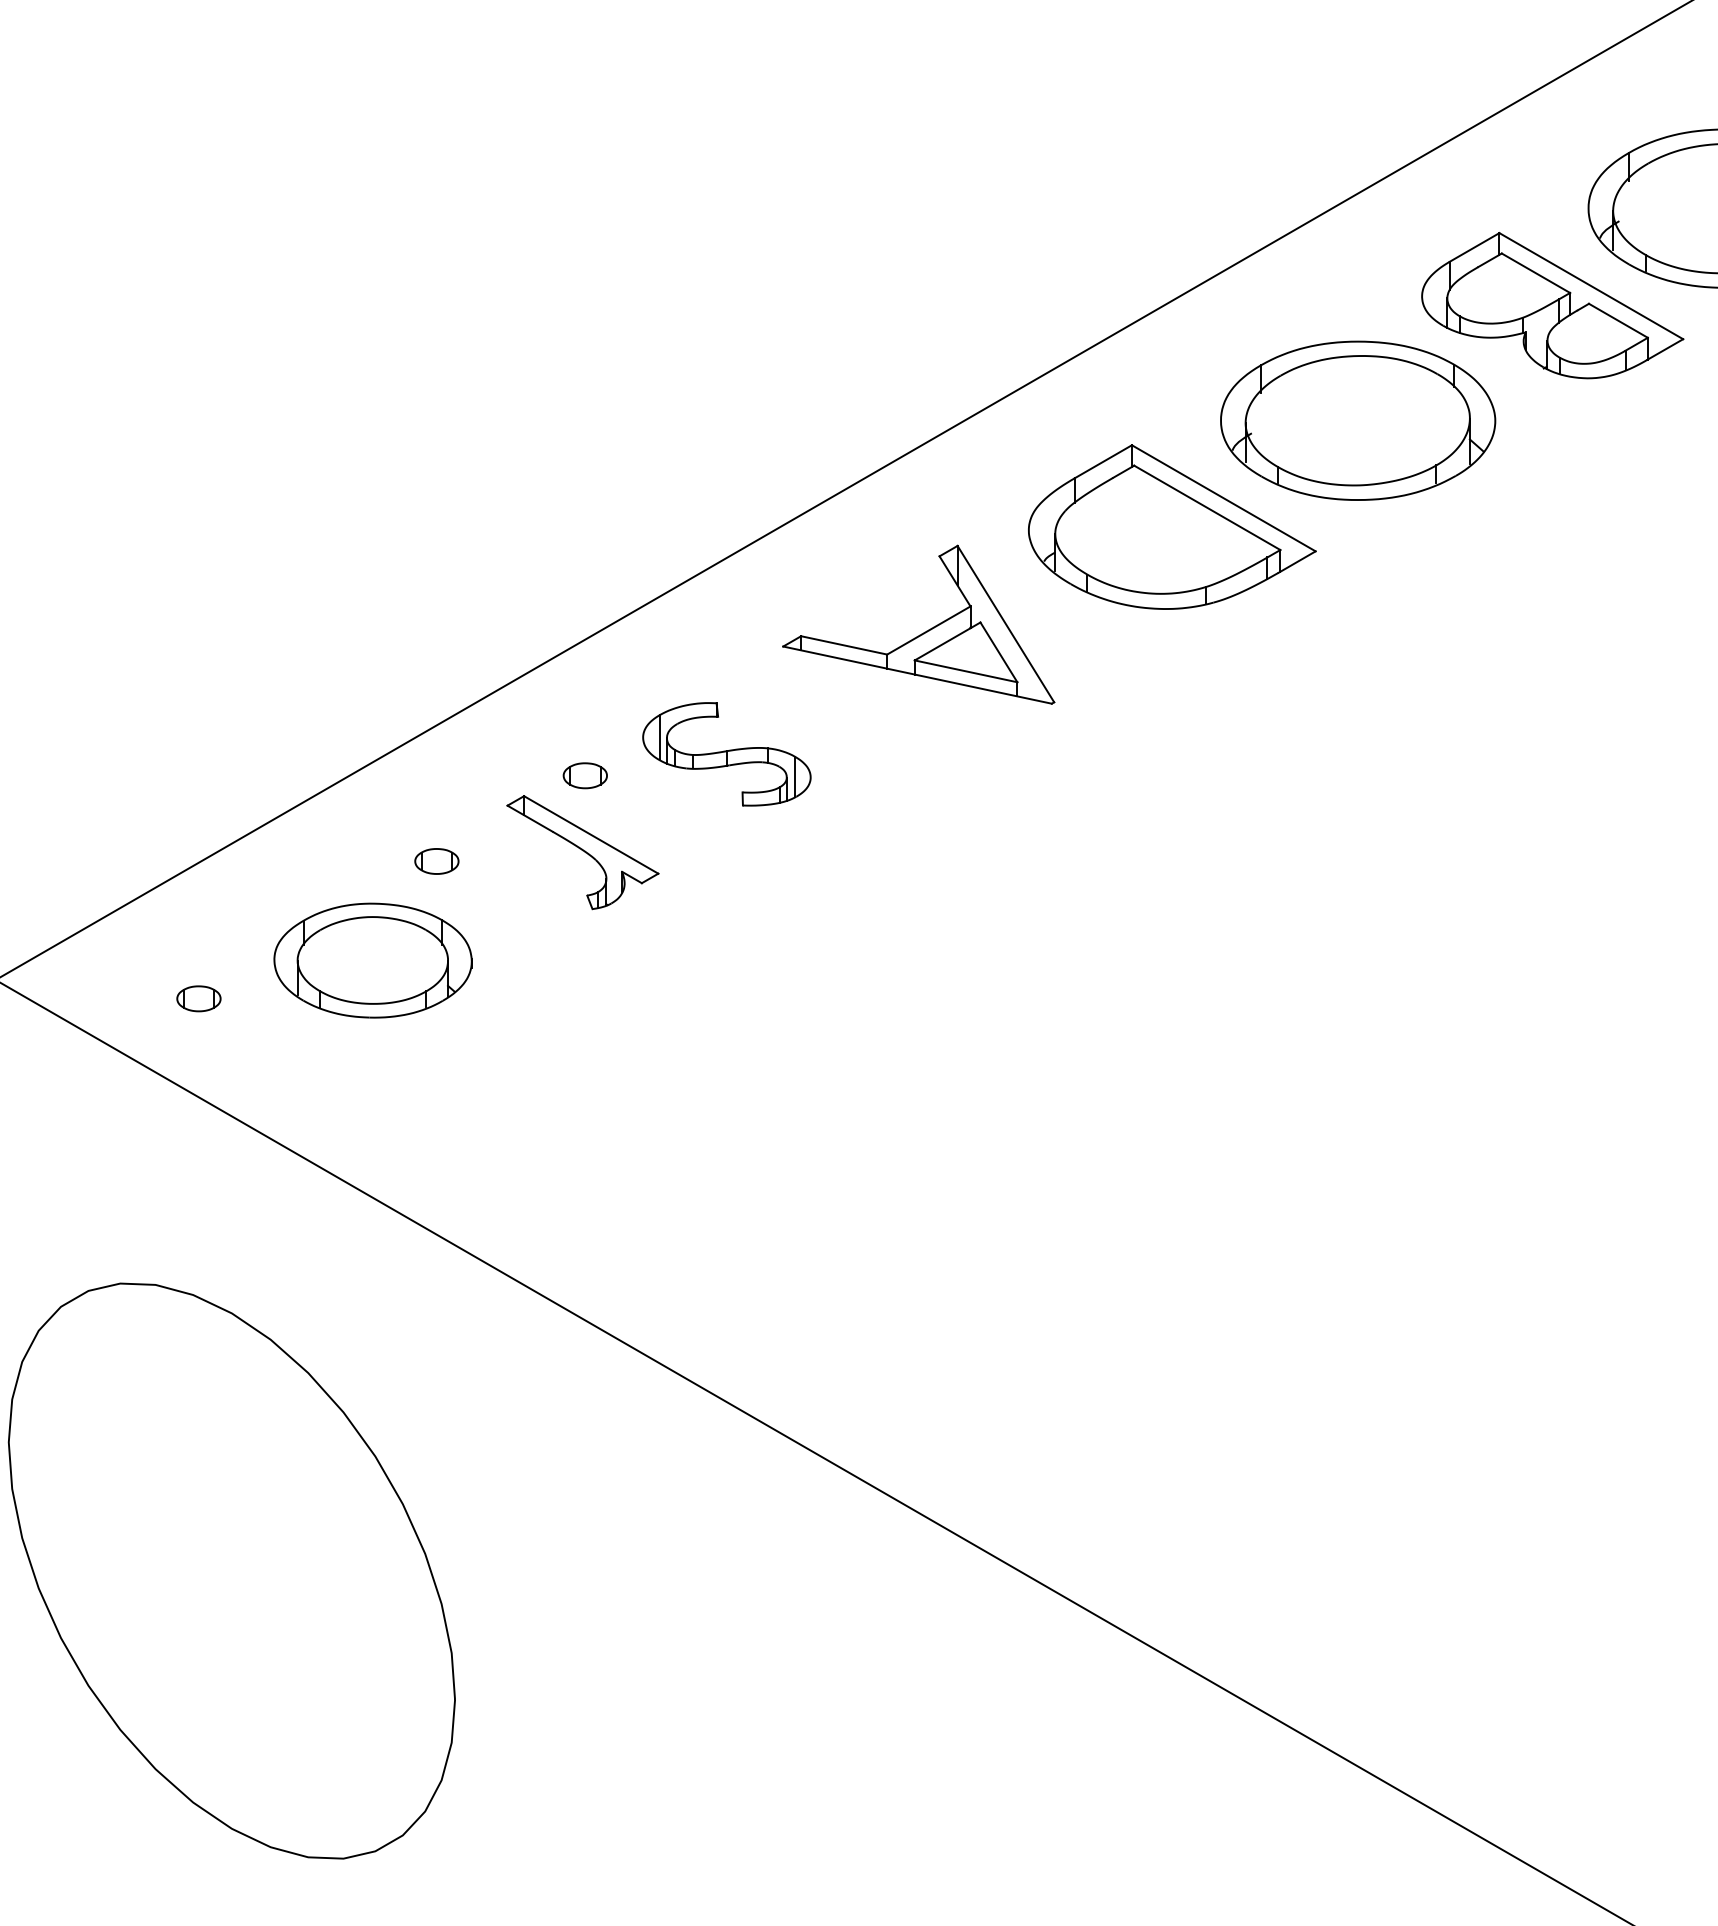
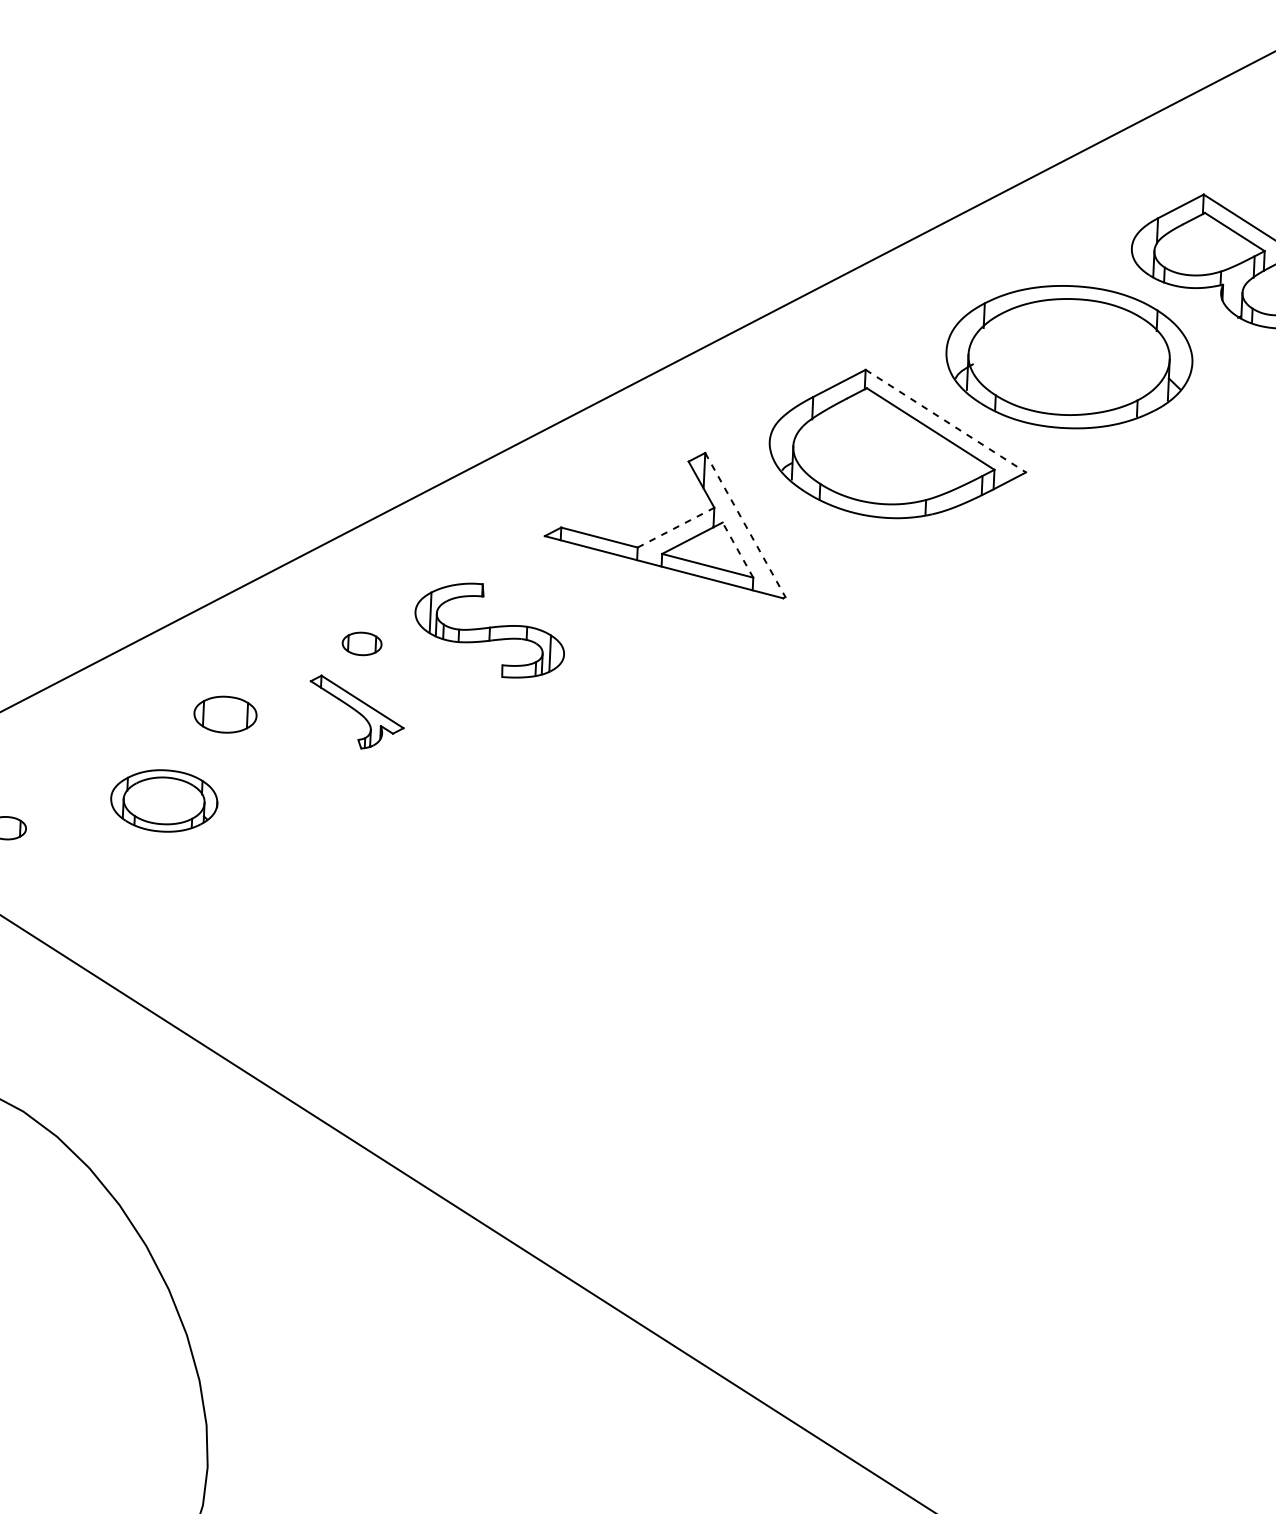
line: (1224, 498) -> (946, 421), solid -> dashed
line: (1005, 624) -> (744, 525), solid -> dashed
line: (929, 630) -> (676, 527), solid -> dashed
line: (998, 651) -> (737, 549), solid -> dashed
part: (582, 852) -> (356, 712), size x0.7
part: (436, 861) -> (225, 714), size x1.6
part: (372, 960) -> (163, 800), size x0.6

